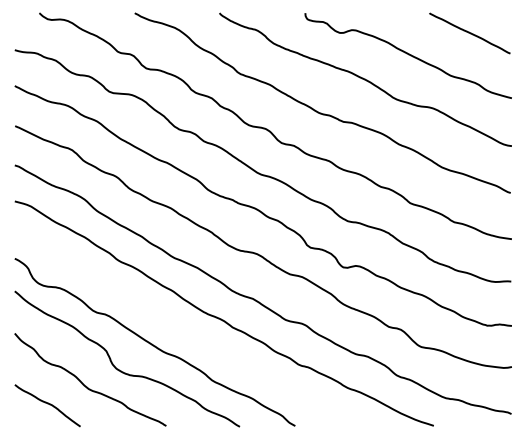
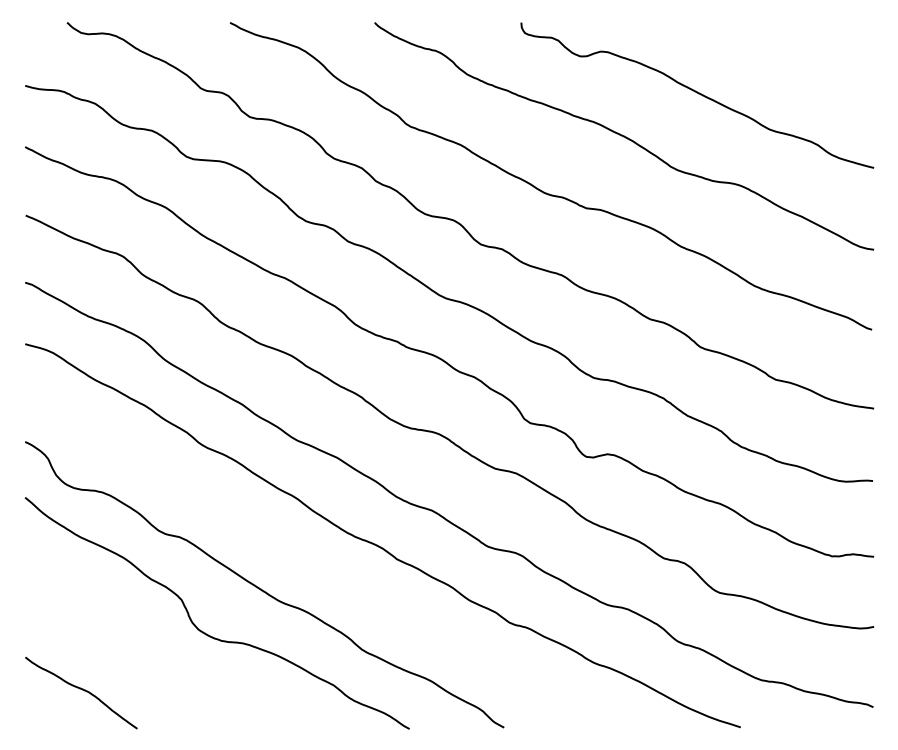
line: (469, 33) -> (801, 57), removed
curve: (87, 386) -> (149, 660), removed

